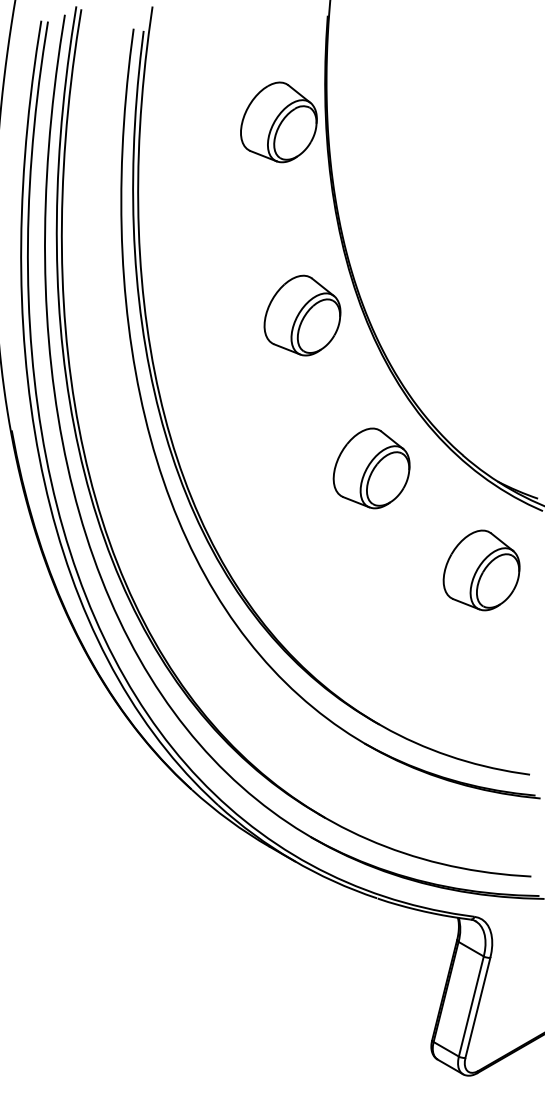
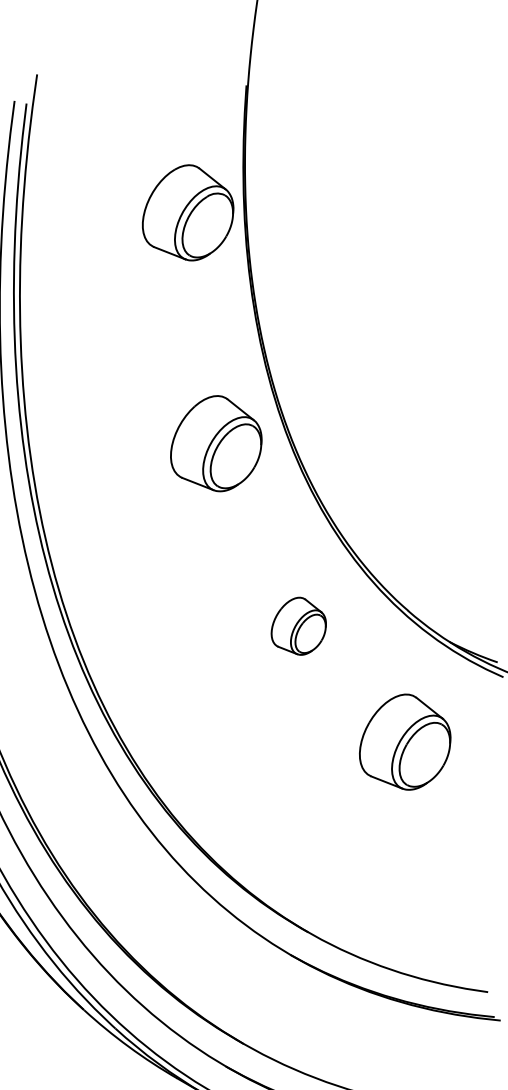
part: (371, 468) -> (298, 626), size x0.6
part: (481, 570) -> (405, 742), moved

